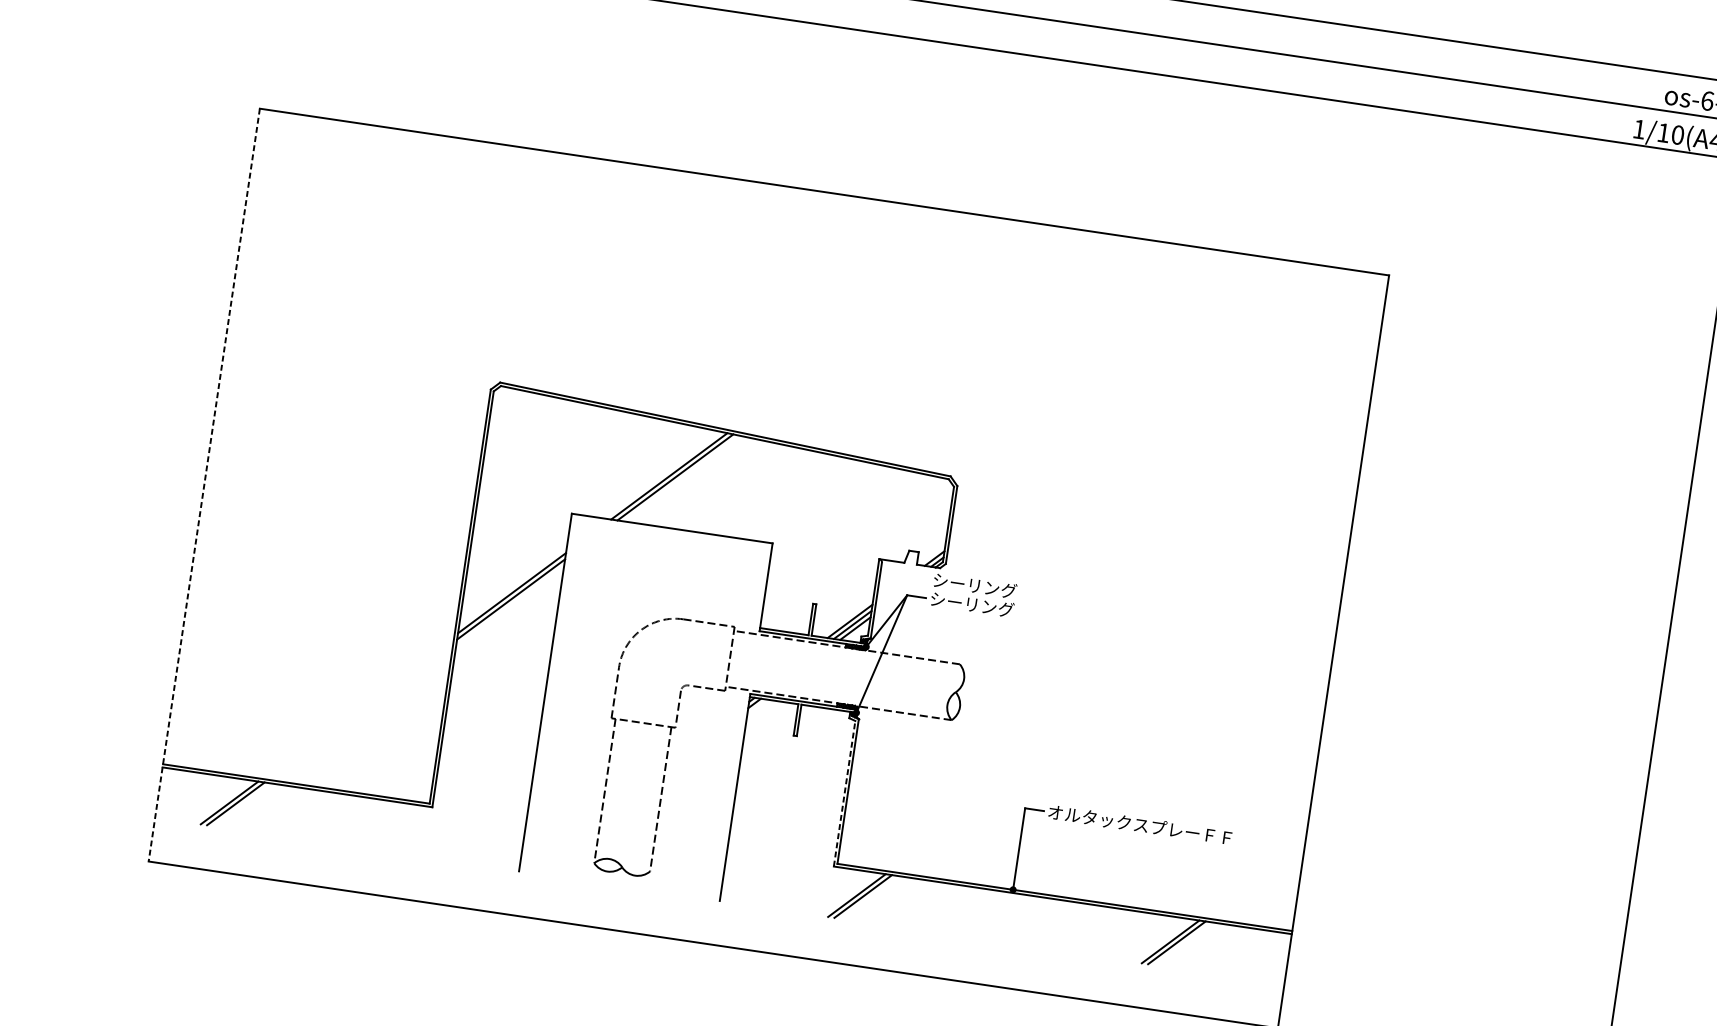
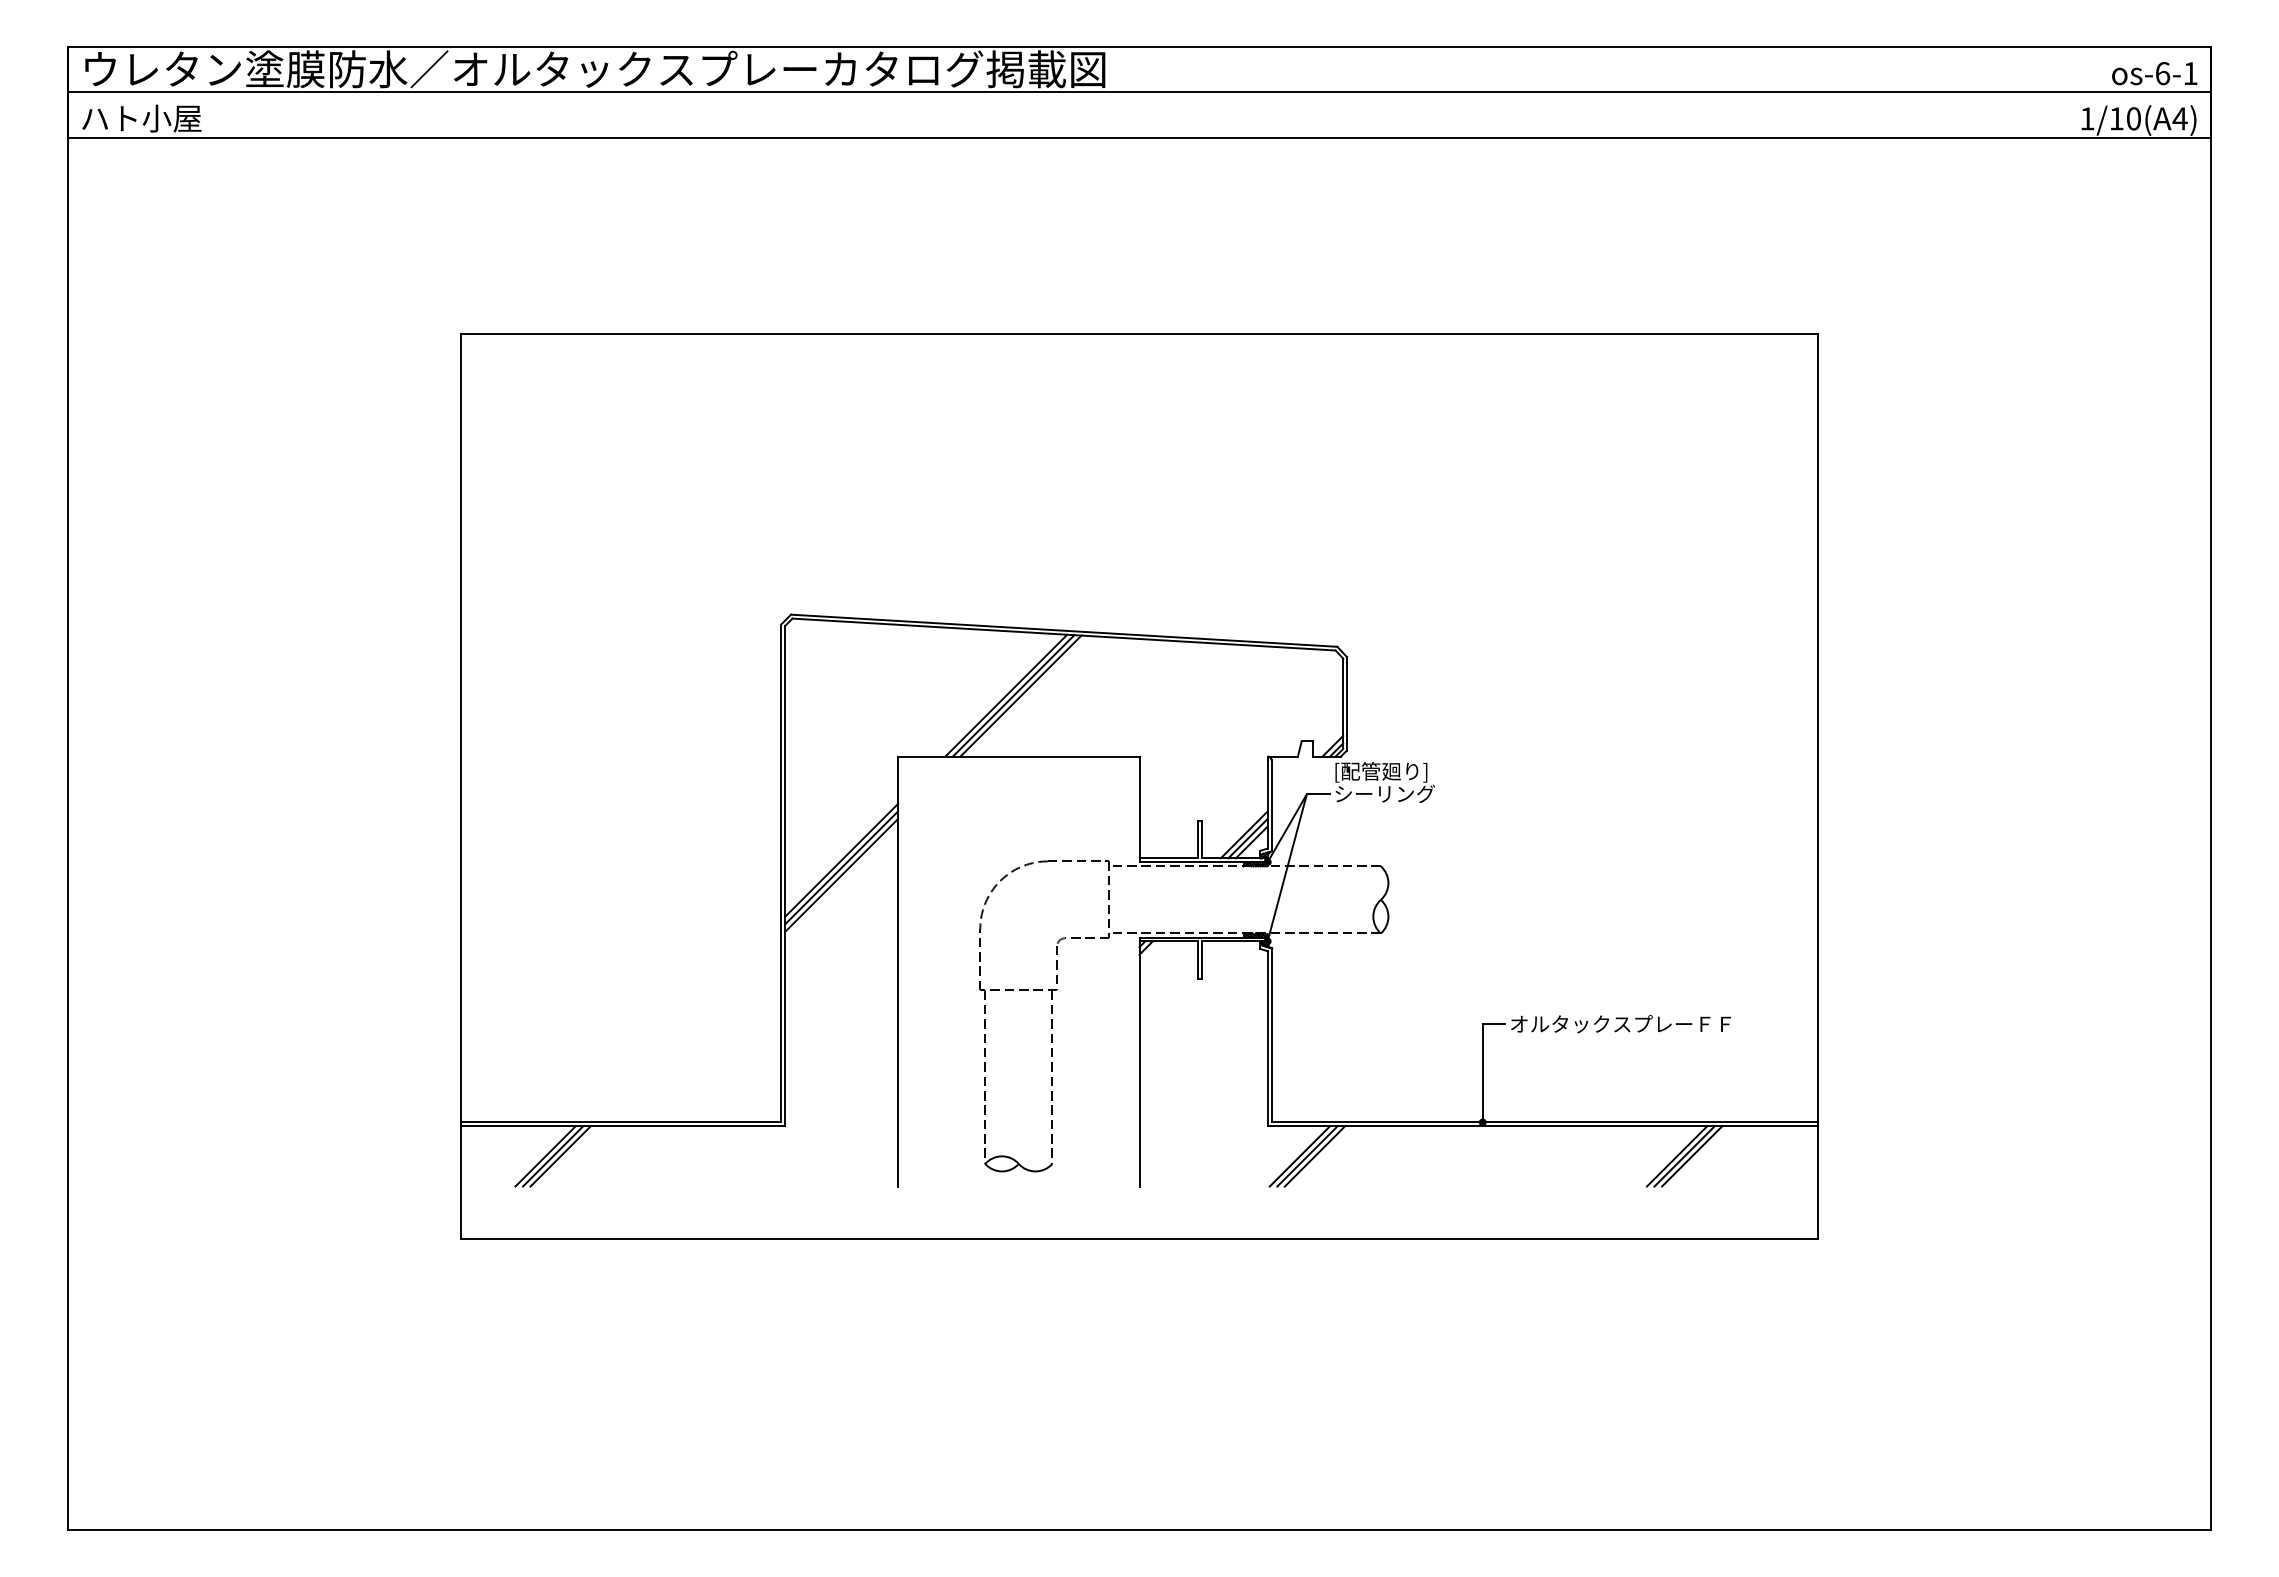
line: (681, 477) -> (1020, 695), added
line: (204, 484) -> (460, 786), dashed -> solid
text: (975, 586) -> (1385, 772), シーリング -> [配管廻り]
line: (510, 605) -> (841, 875), added
line: (844, 793) -> (1267, 1038), dashed -> solid
line: (241, 804) -> (560, 1156), added
line: (869, 897) -> (1314, 1156), added
line: (1183, 943) -> (1692, 1156), added

